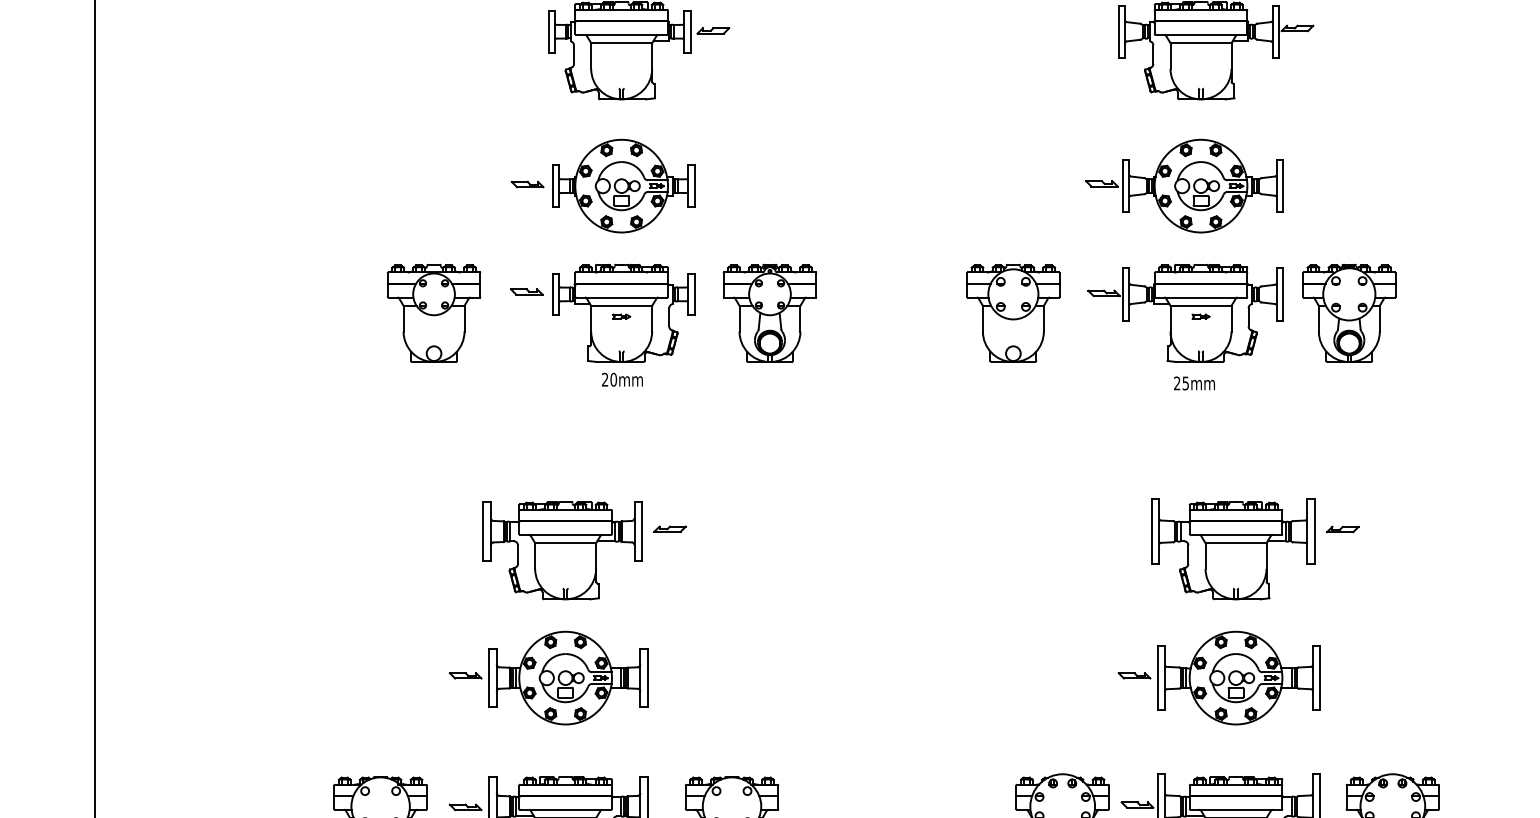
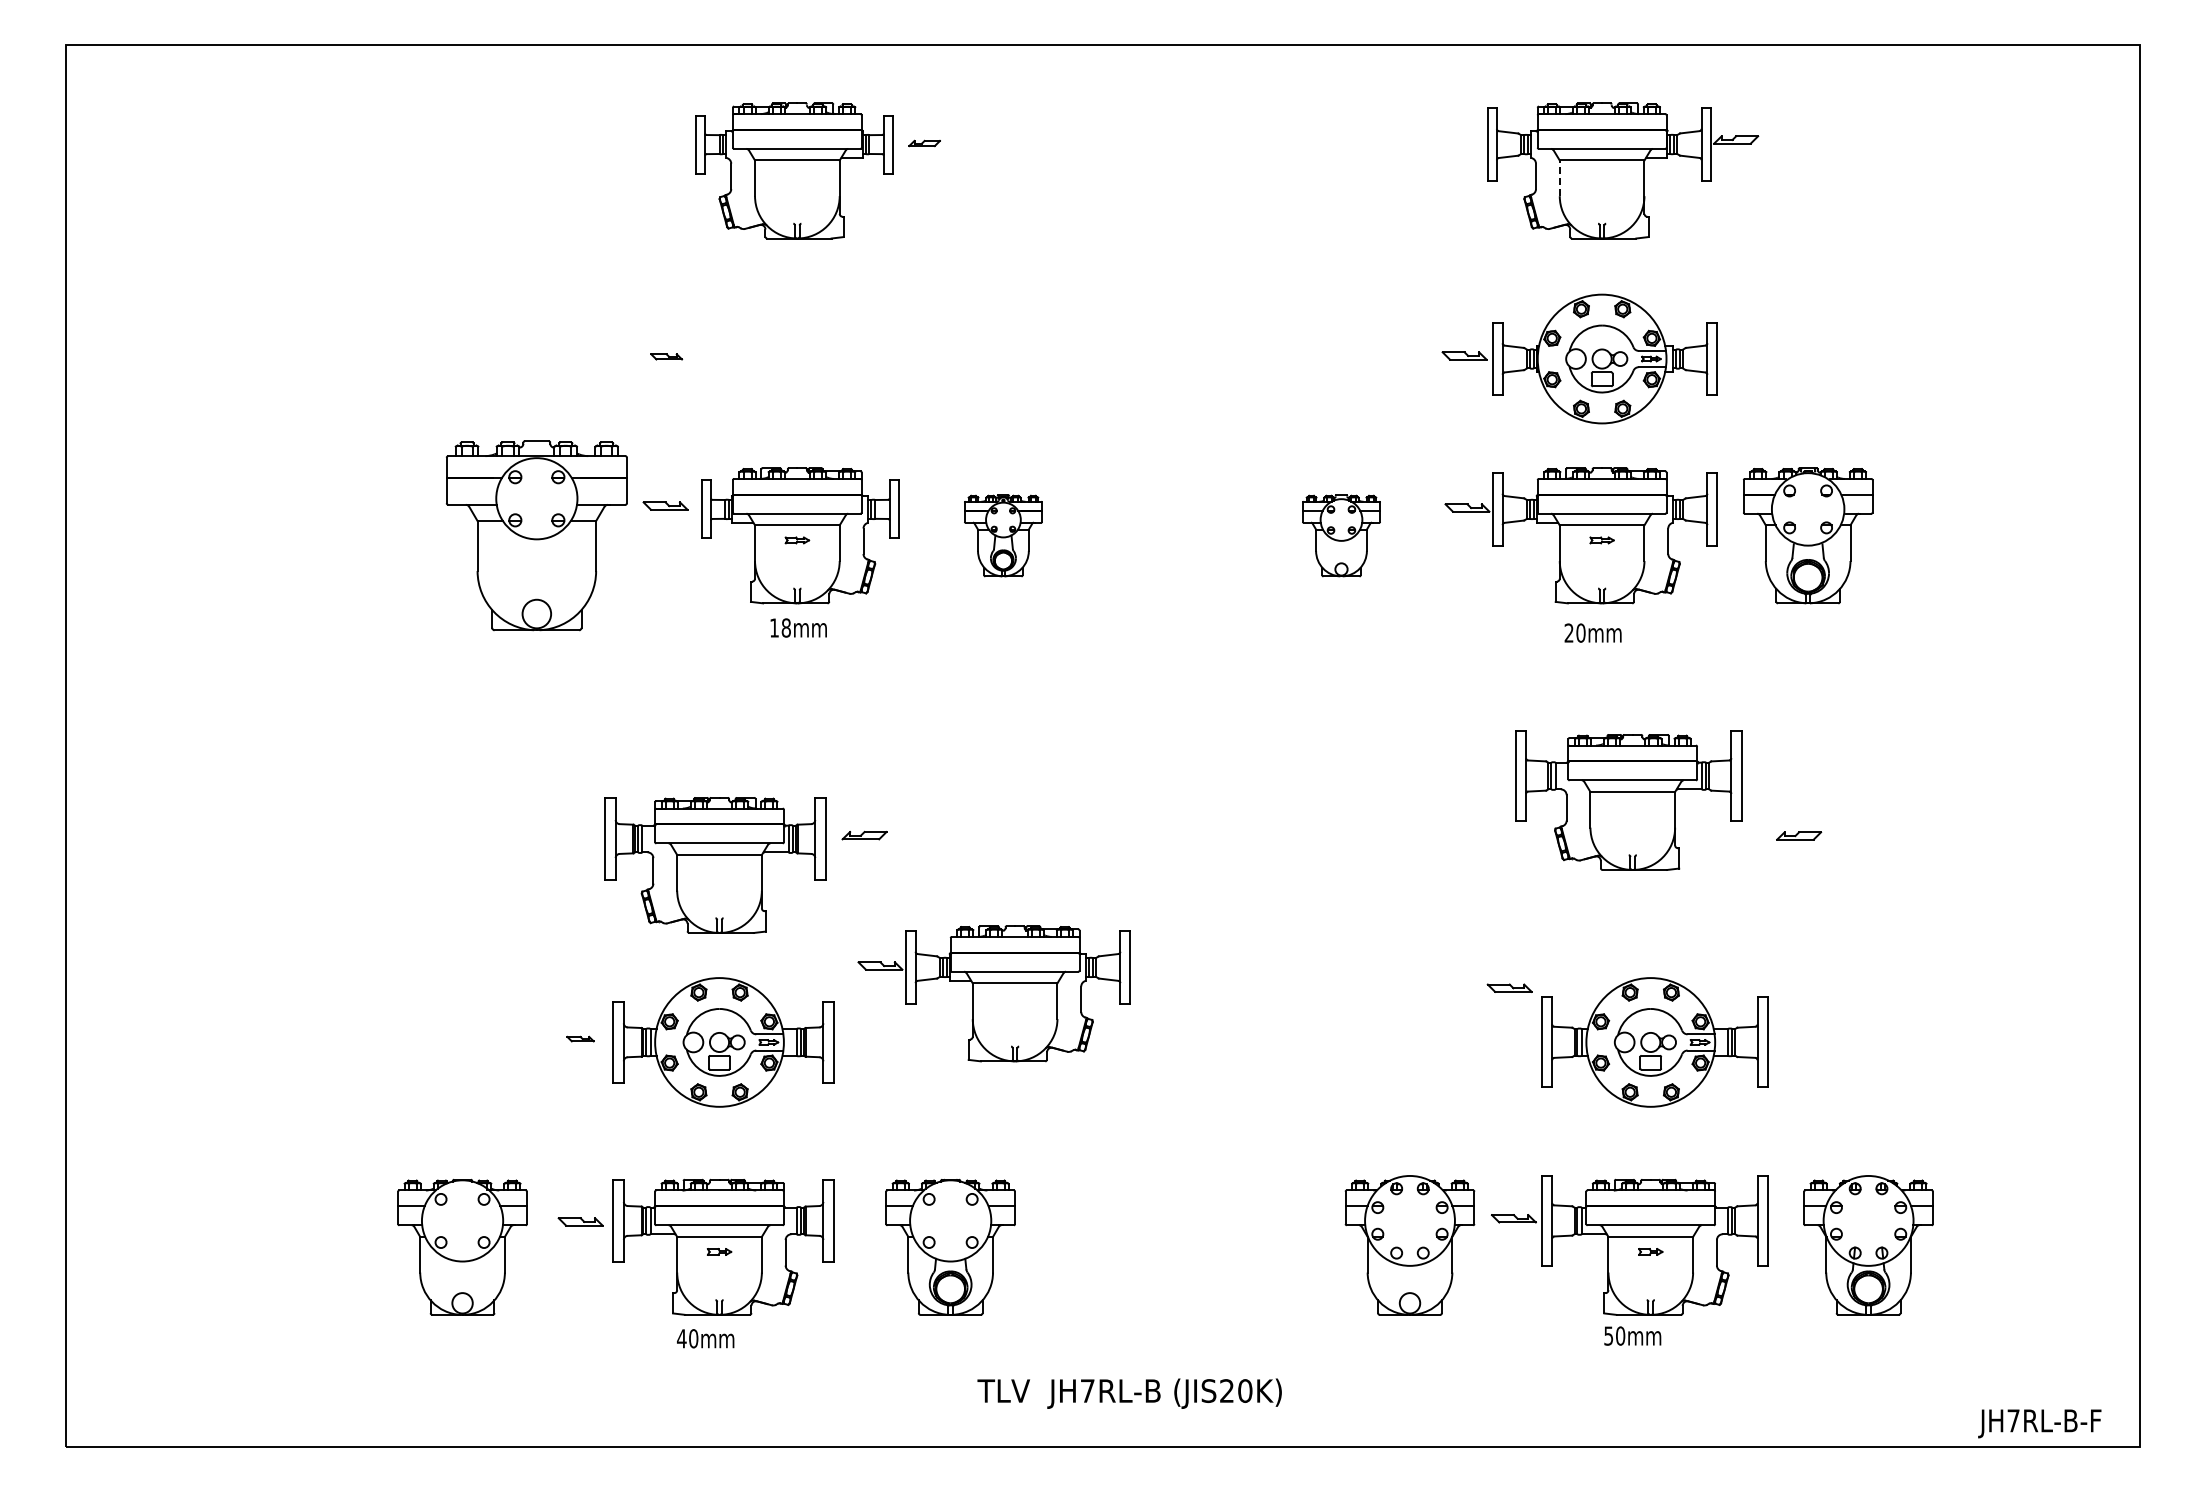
part: (713, 30) -> (924, 143), size x0.7
line: (1170, 56) -> (1559, 178), solid -> dashed
part: (527, 184) -> (666, 356), size x0.7
part: (623, 185) -> (800, 358), removed
part: (433, 313) -> (536, 535), size x1.4
part: (770, 313) -> (1003, 535), size x0.6
part: (1013, 313) -> (1341, 535), size x0.6
text: (609, 379) -> (780, 627), 20mm -> 18mm
text: (1185, 383) -> (1580, 632), 25mm -> 20mm
part: (1232, 549) -> (1628, 800), moved
part: (762, 642) -> (993, 993), added
part: (465, 675) -> (580, 1038), size x0.6
part: (1134, 675) -> (1509, 987), moved

